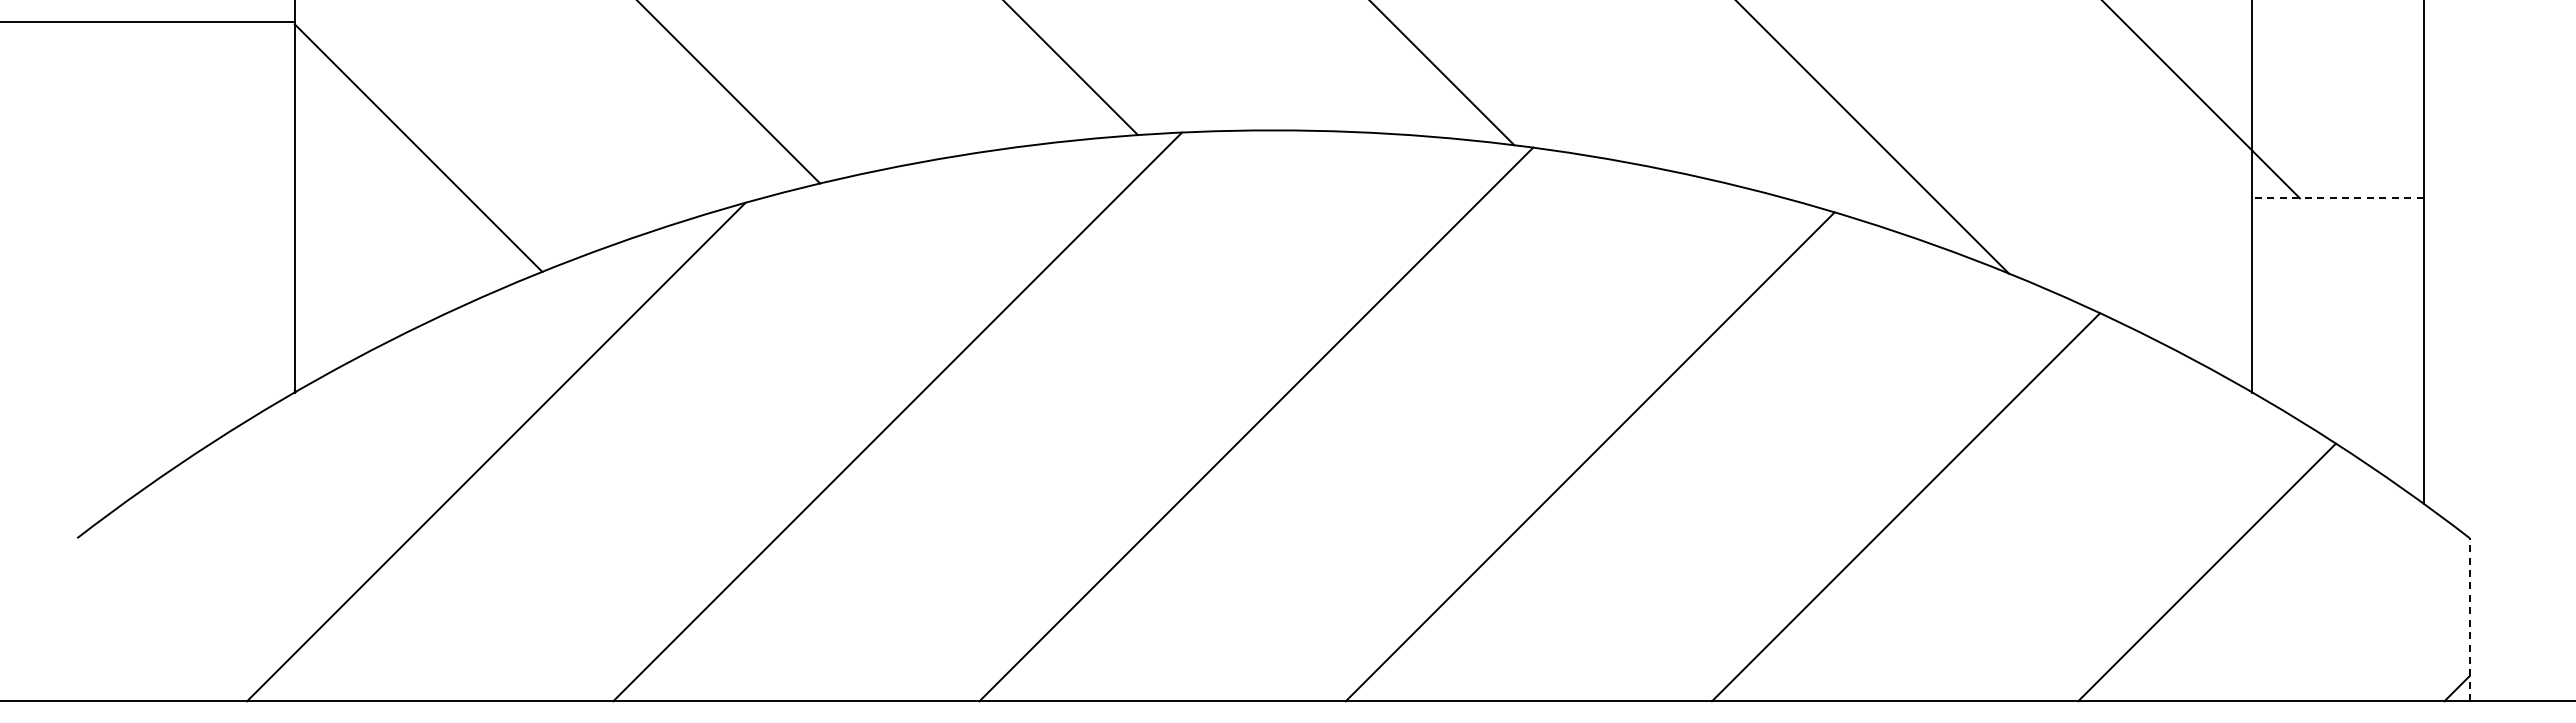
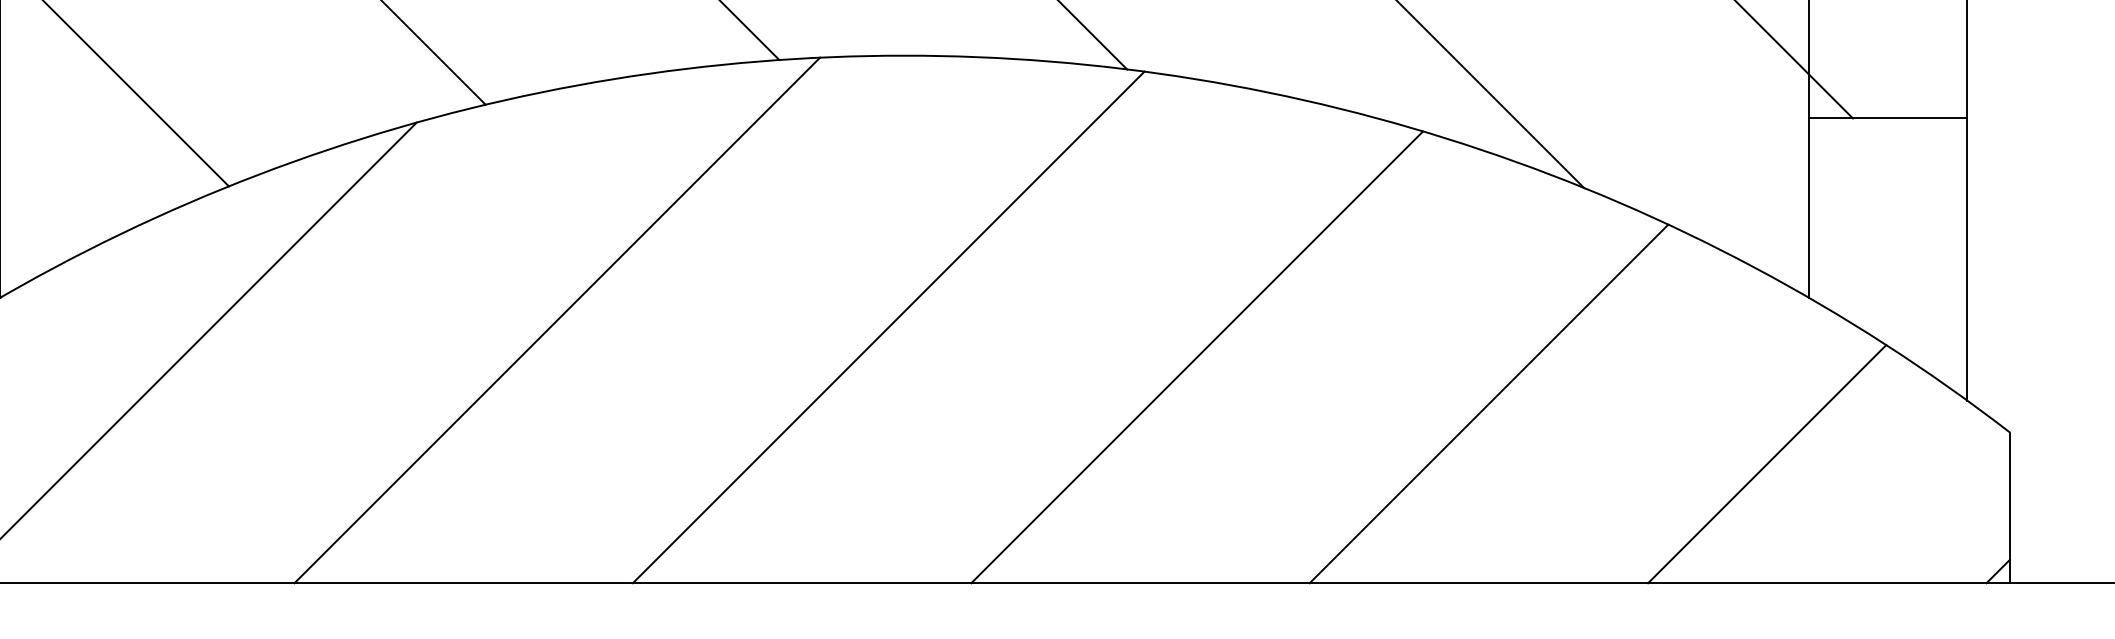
line: (2337, 198) -> (1887, 118), dashed -> solid
line: (2469, 619) -> (2009, 507), dashed -> solid

